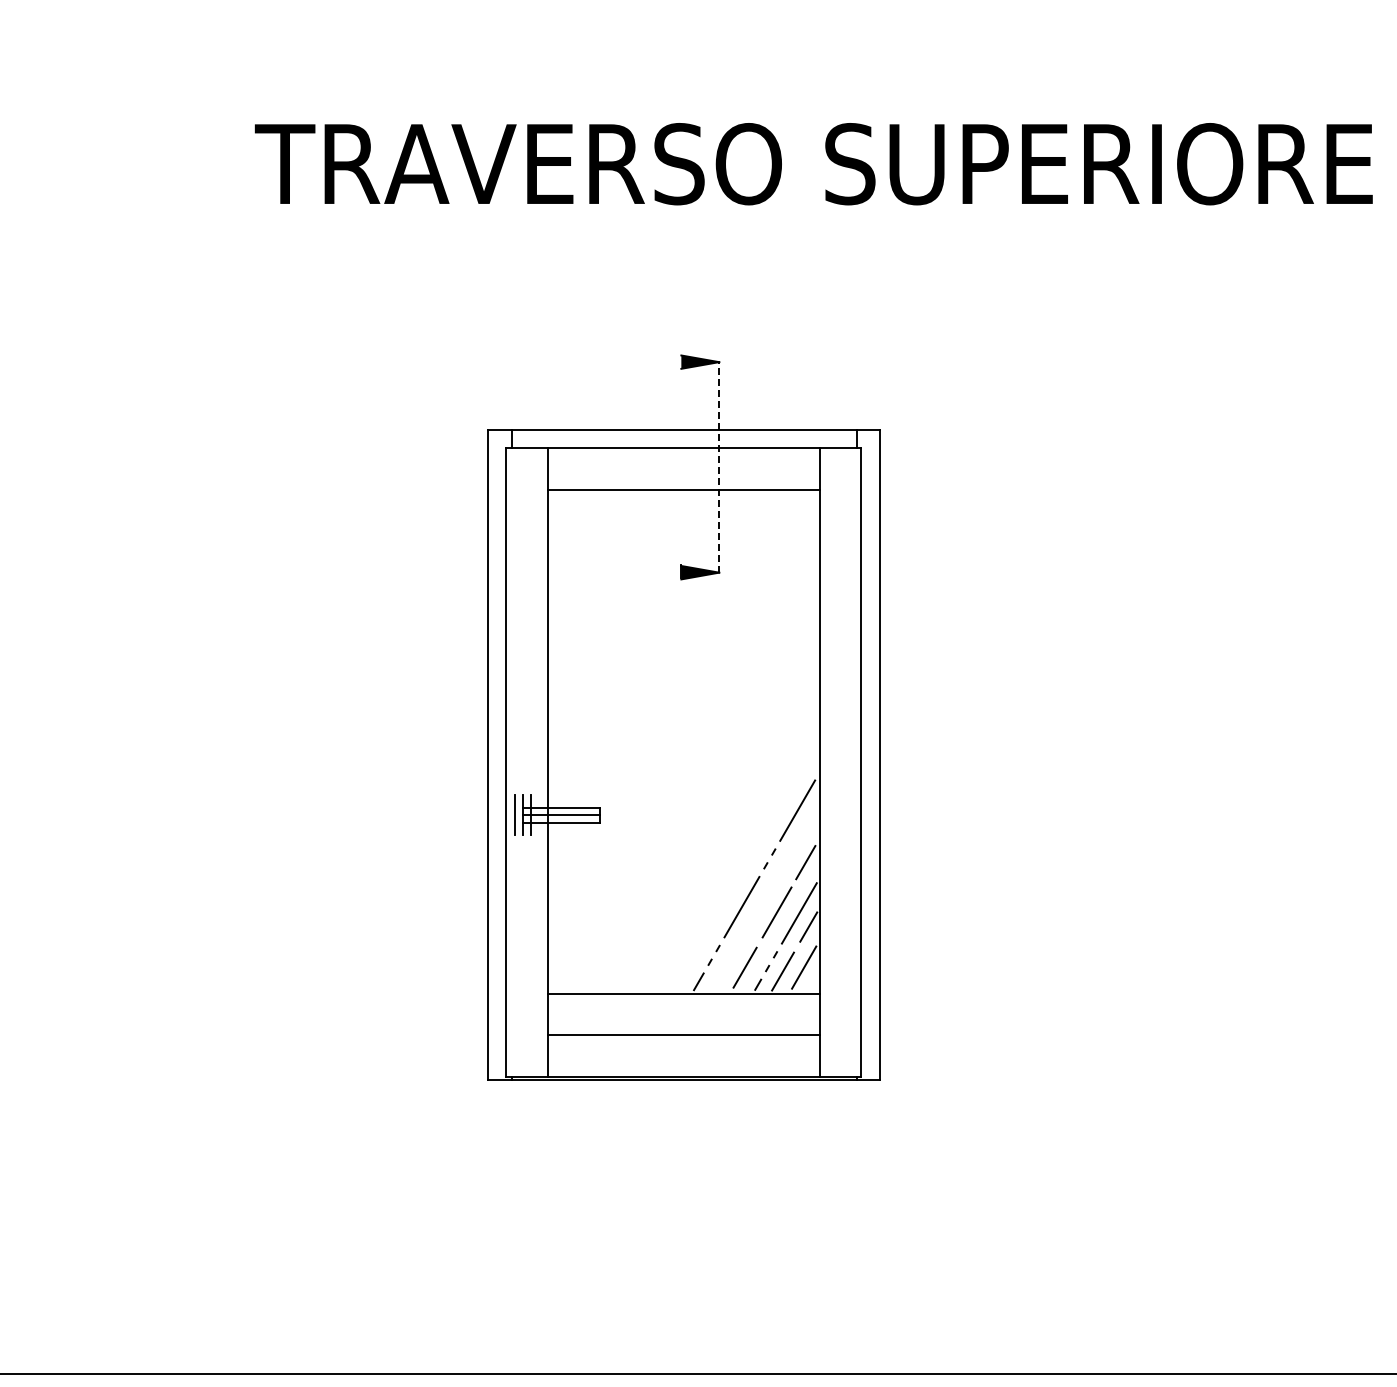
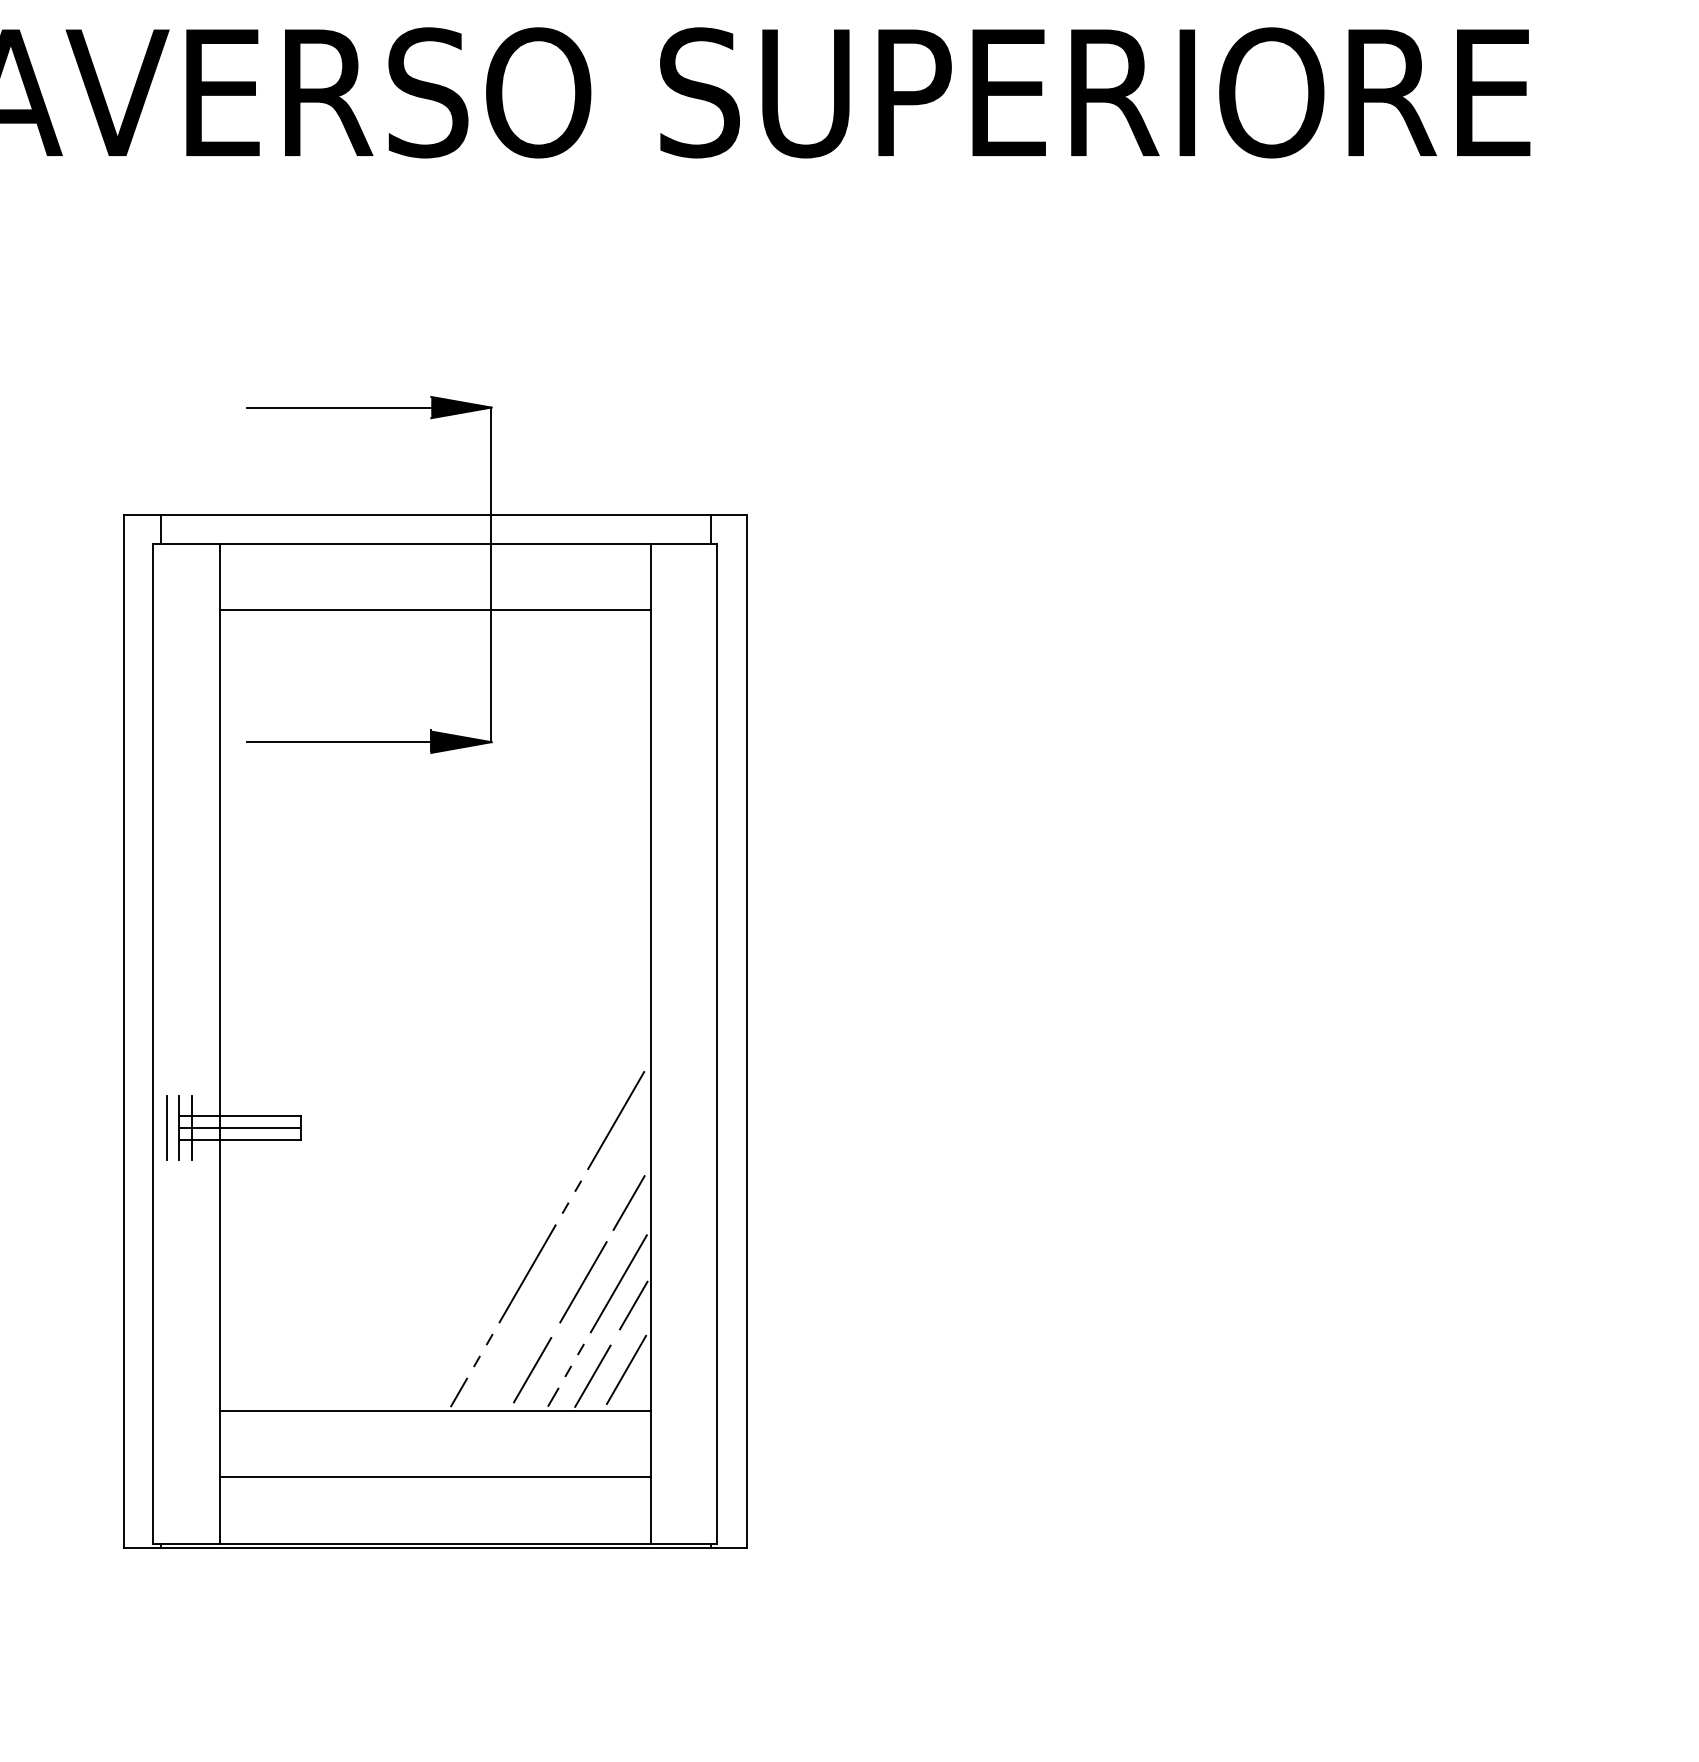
line: (623, 362) -> (339, 408), added
line: (719, 466) -> (491, 573), dashed -> solid
line: (623, 572) -> (339, 741), added

